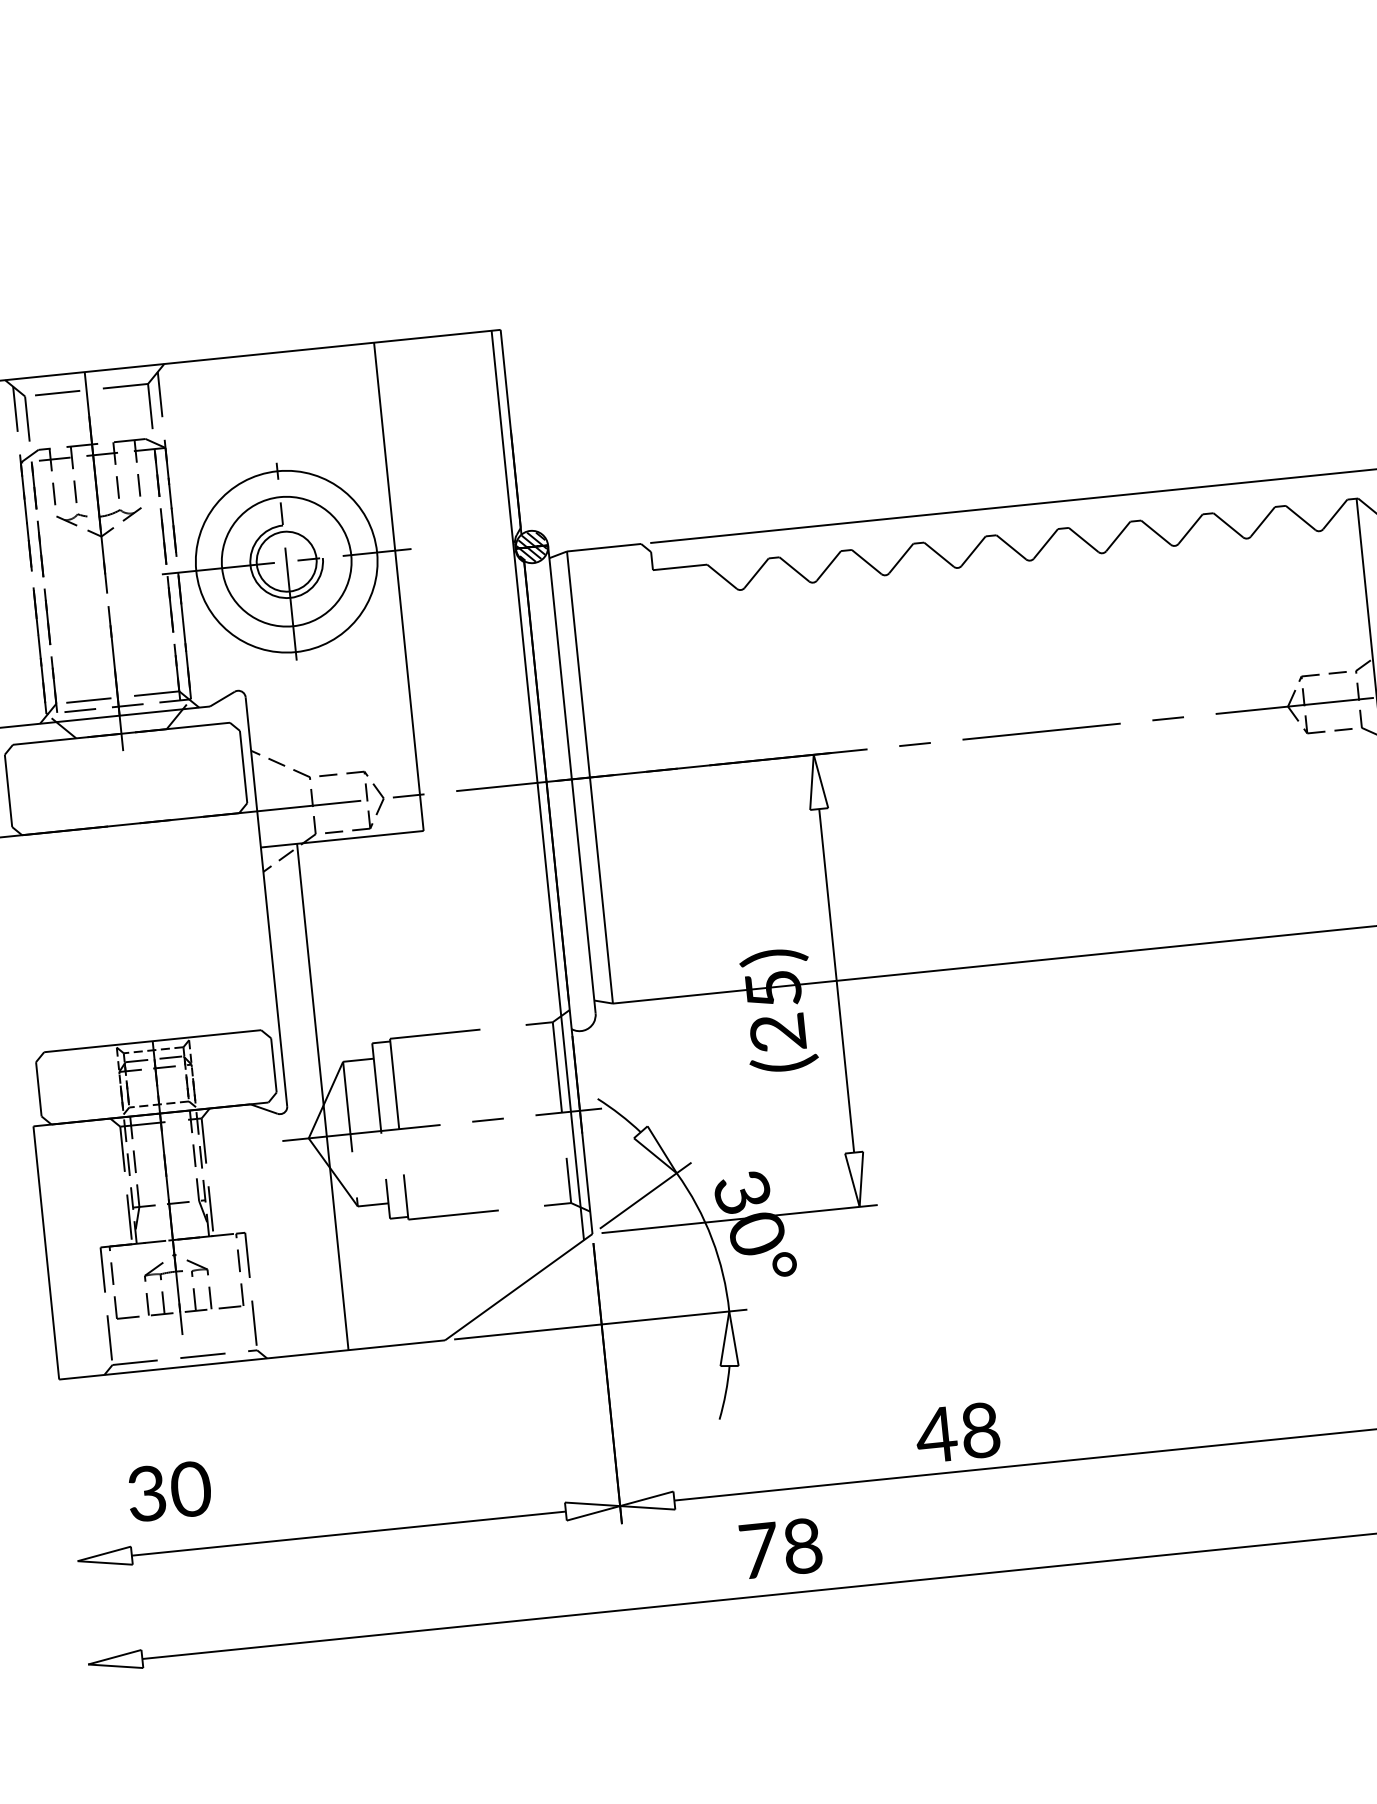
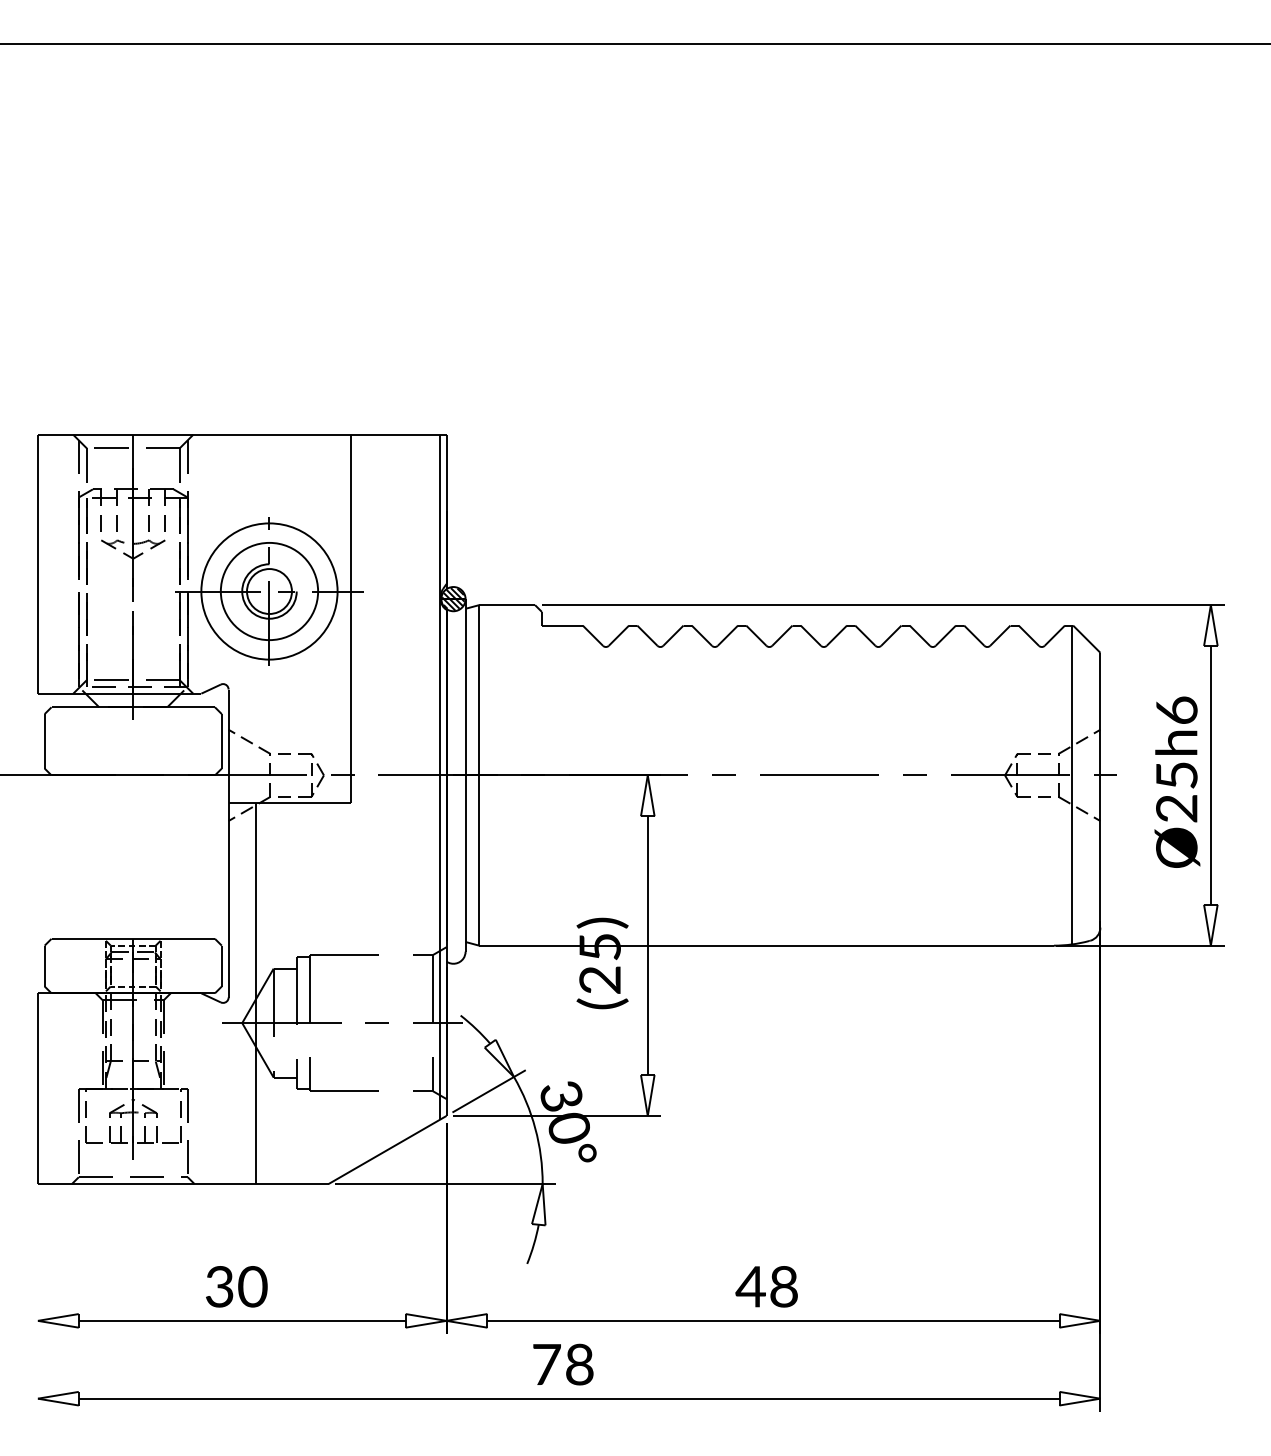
text: (957, 1432) -> (766, 1286), moved
text: (169, 1491) -> (236, 1286), moved

